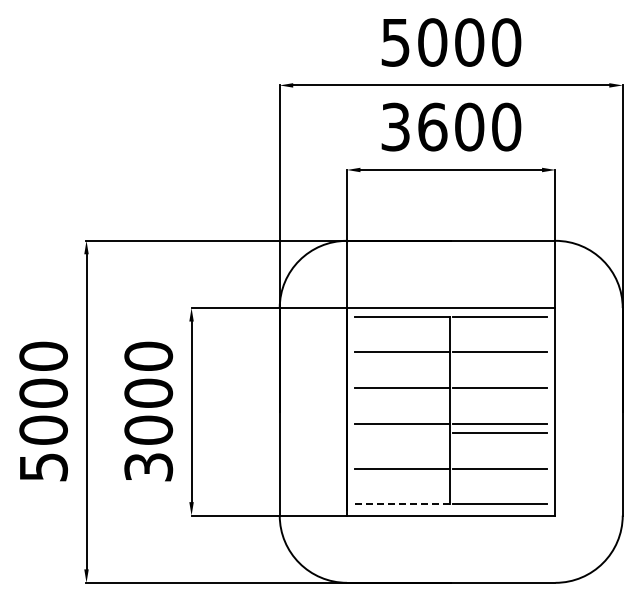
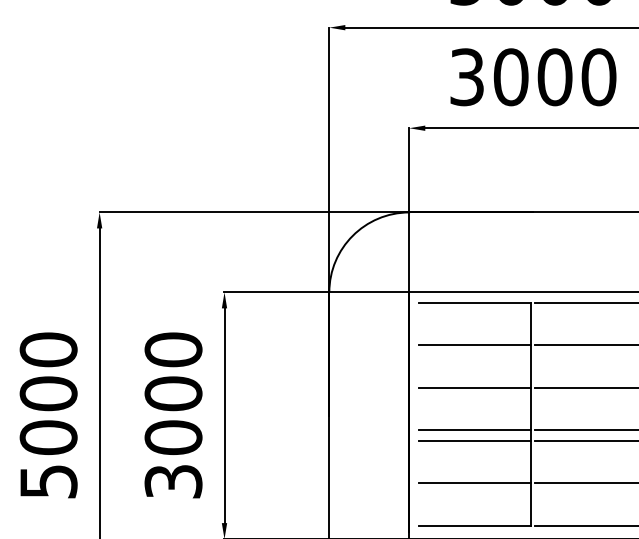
text: (432, 126) -> (510, 76), 3600 -> 3000
line: (402, 433) -> (475, 441), added
line: (402, 504) -> (475, 525), dashed -> solid

